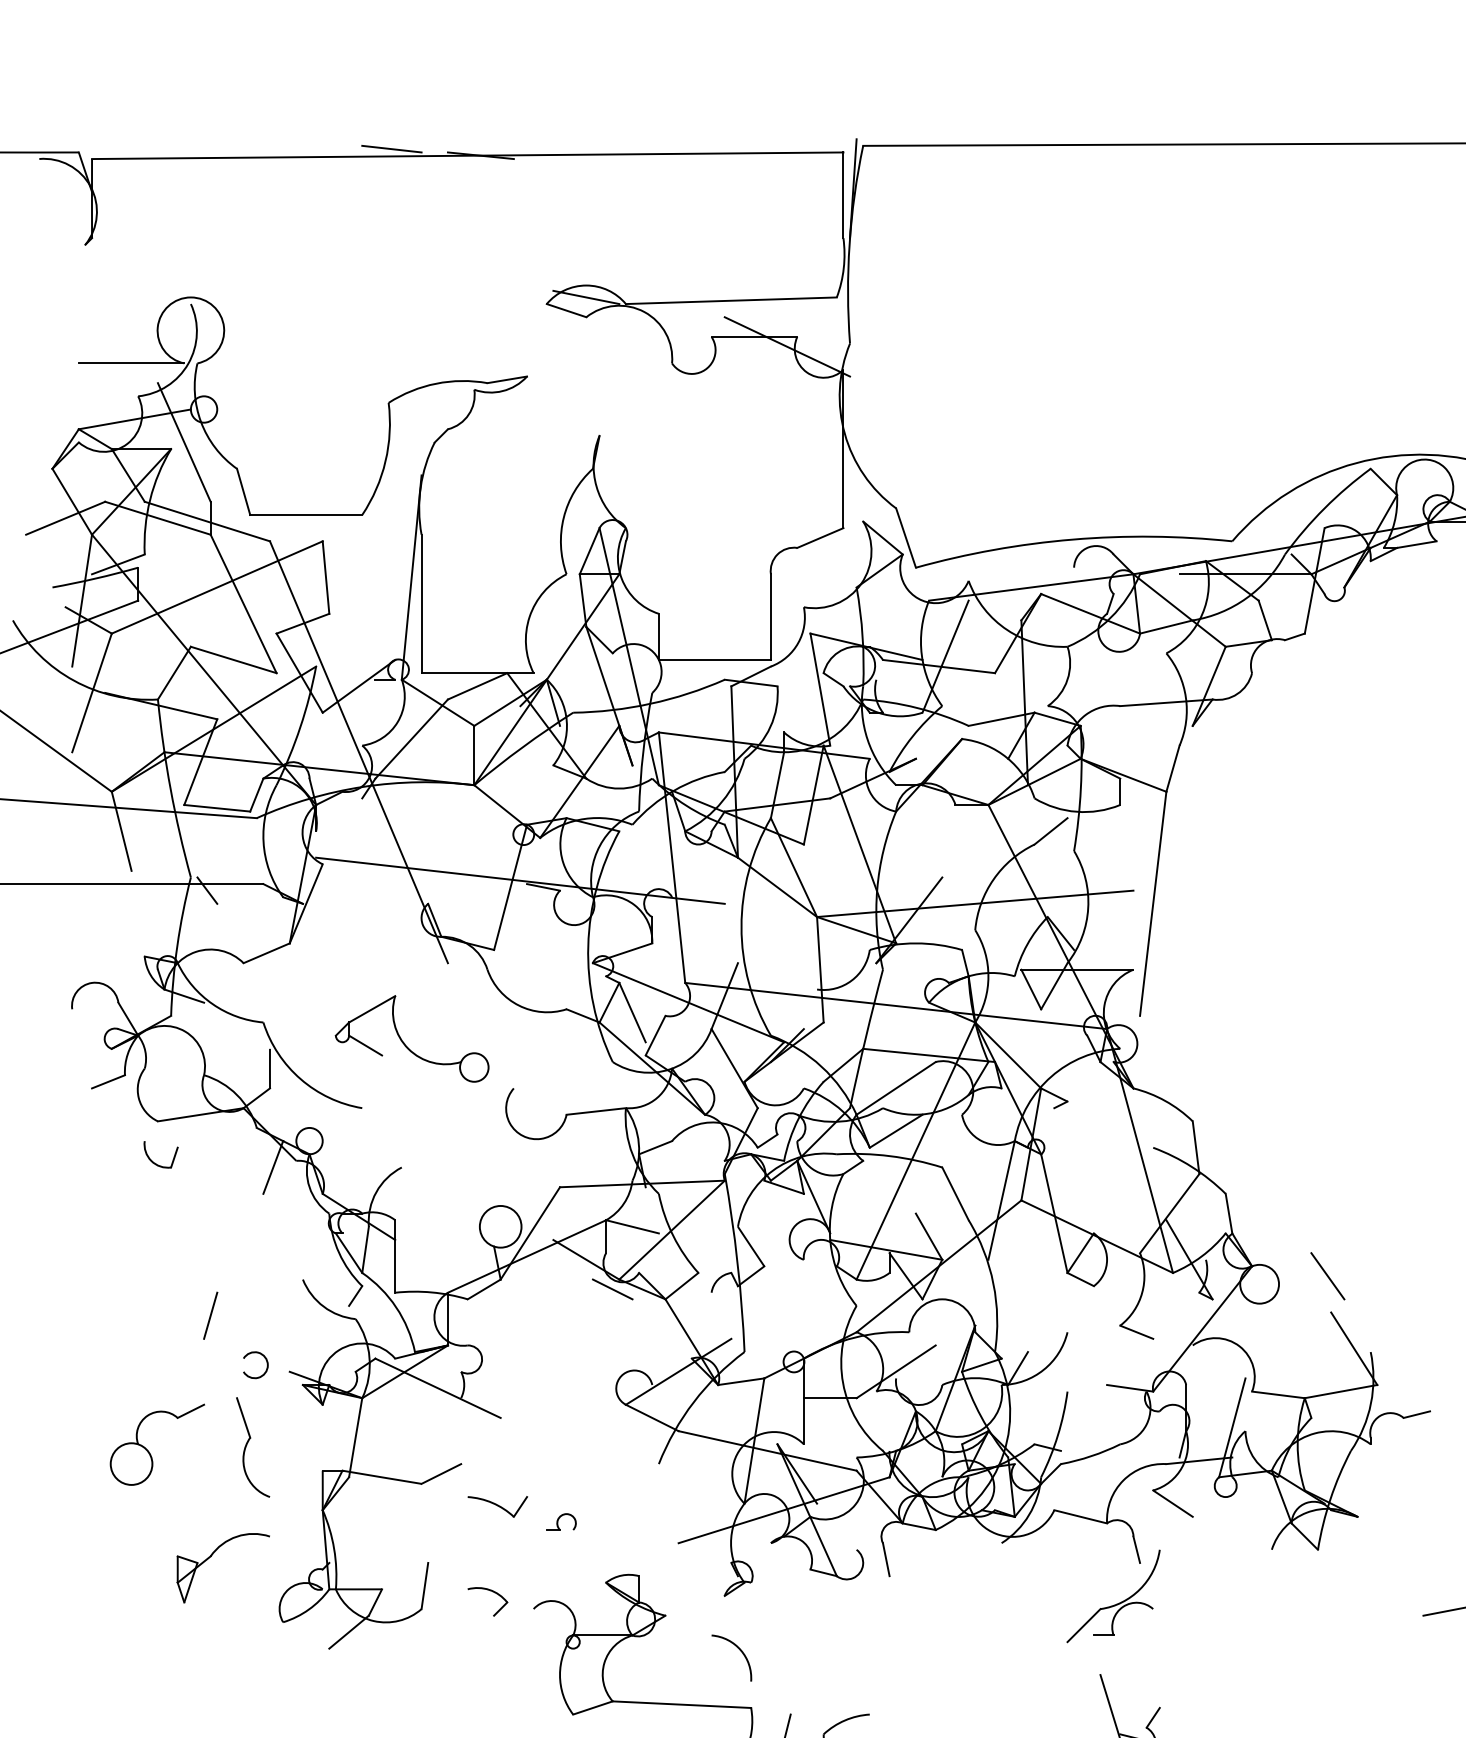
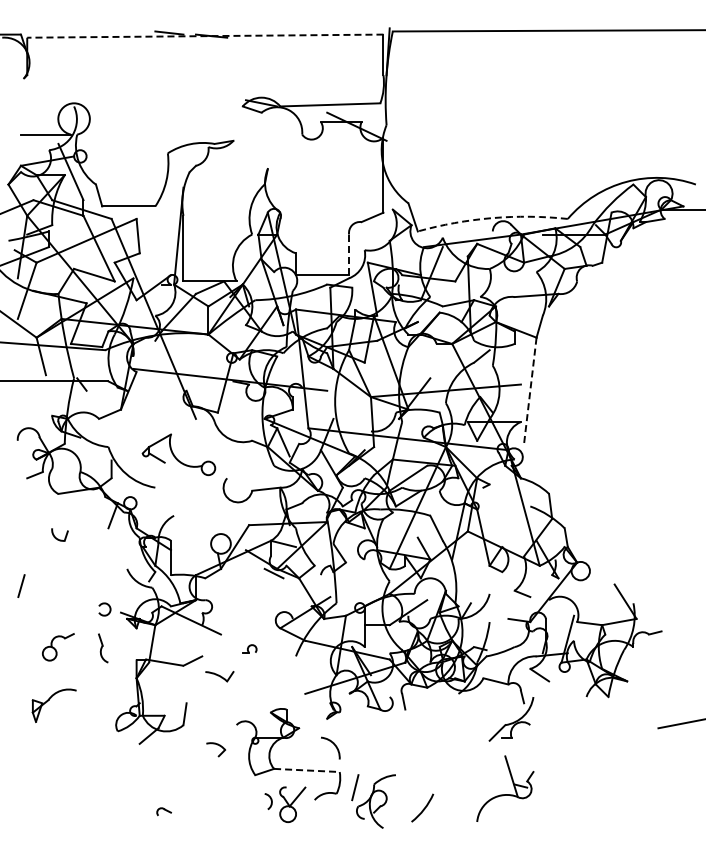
line: (465, 156) -> (204, 36), solid -> dashed
arc: (1073, 540) -> (492, 218), solid -> dashed
line: (771, 616) -> (349, 254), solid -> dashed
line: (1153, 905) -> (530, 391), solid -> dashed
part: (160, 1154) -> (59, 534), moved
line: (1326, 1276) -> (612, 567), removed
line: (210, 1314) -> (21, 585), moved
part: (157, 1445) -> (58, 647), size x0.7
part: (252, 1447) -> (103, 648), size x0.6
part: (560, 1521) -> (249, 648), moved
part: (212, 1557) -> (49, 700), moved
part: (489, 1601) -> (216, 749), moved
line: (681, 1704) -> (306, 770), solid -> dashed

